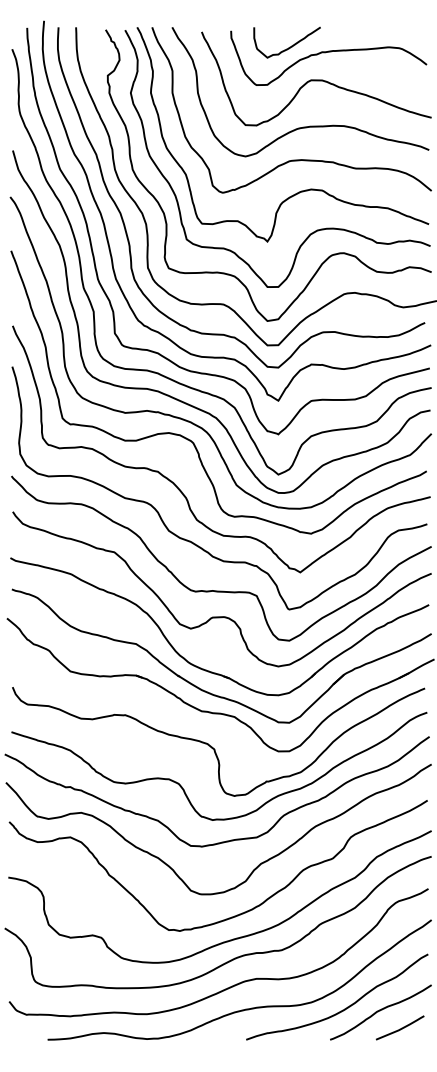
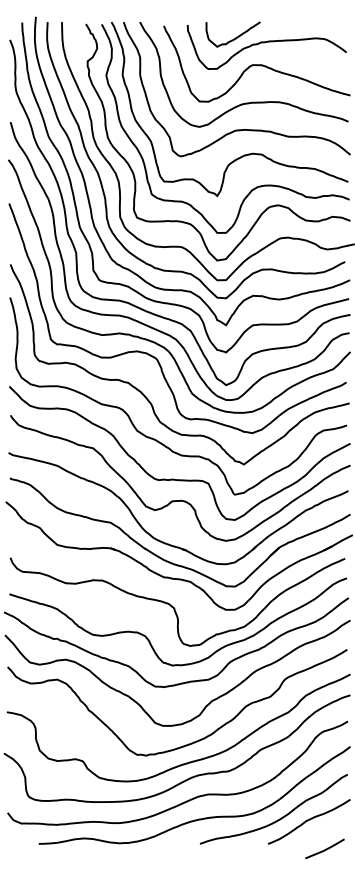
curve: (399, 1028) -> (324, 849), moved

